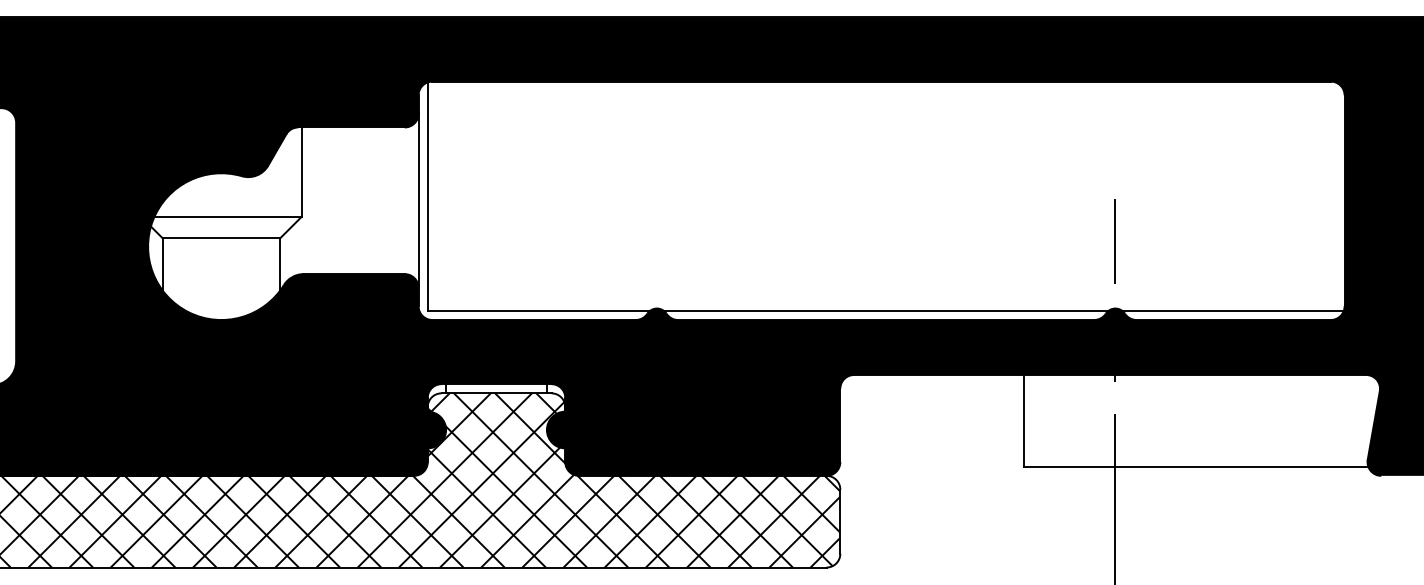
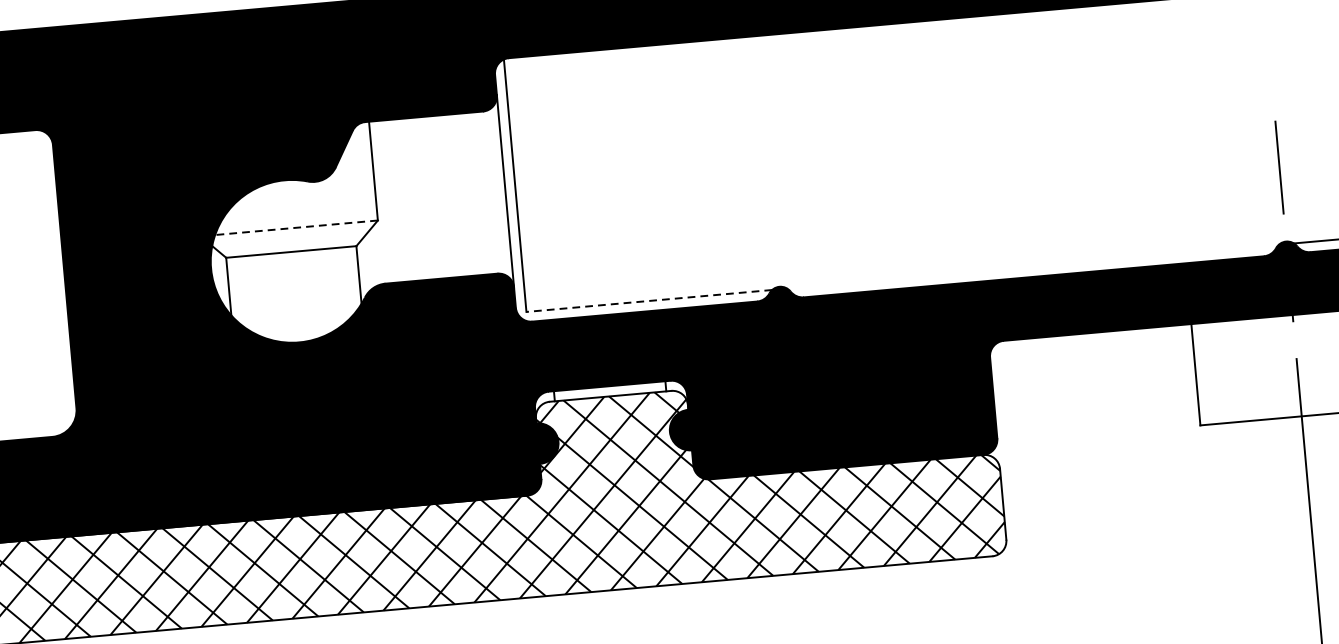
line: (228, 216) -> (296, 227), solid -> dashed
line: (538, 310) -> (648, 300), solid -> dashed
line: (885, 310) -> (1032, 266), removed

